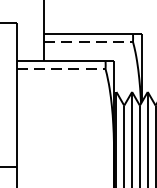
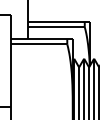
line: (88, 41) -> (56, 26), dashed -> solid
line: (62, 69) -> (39, 44), dashed -> solid

